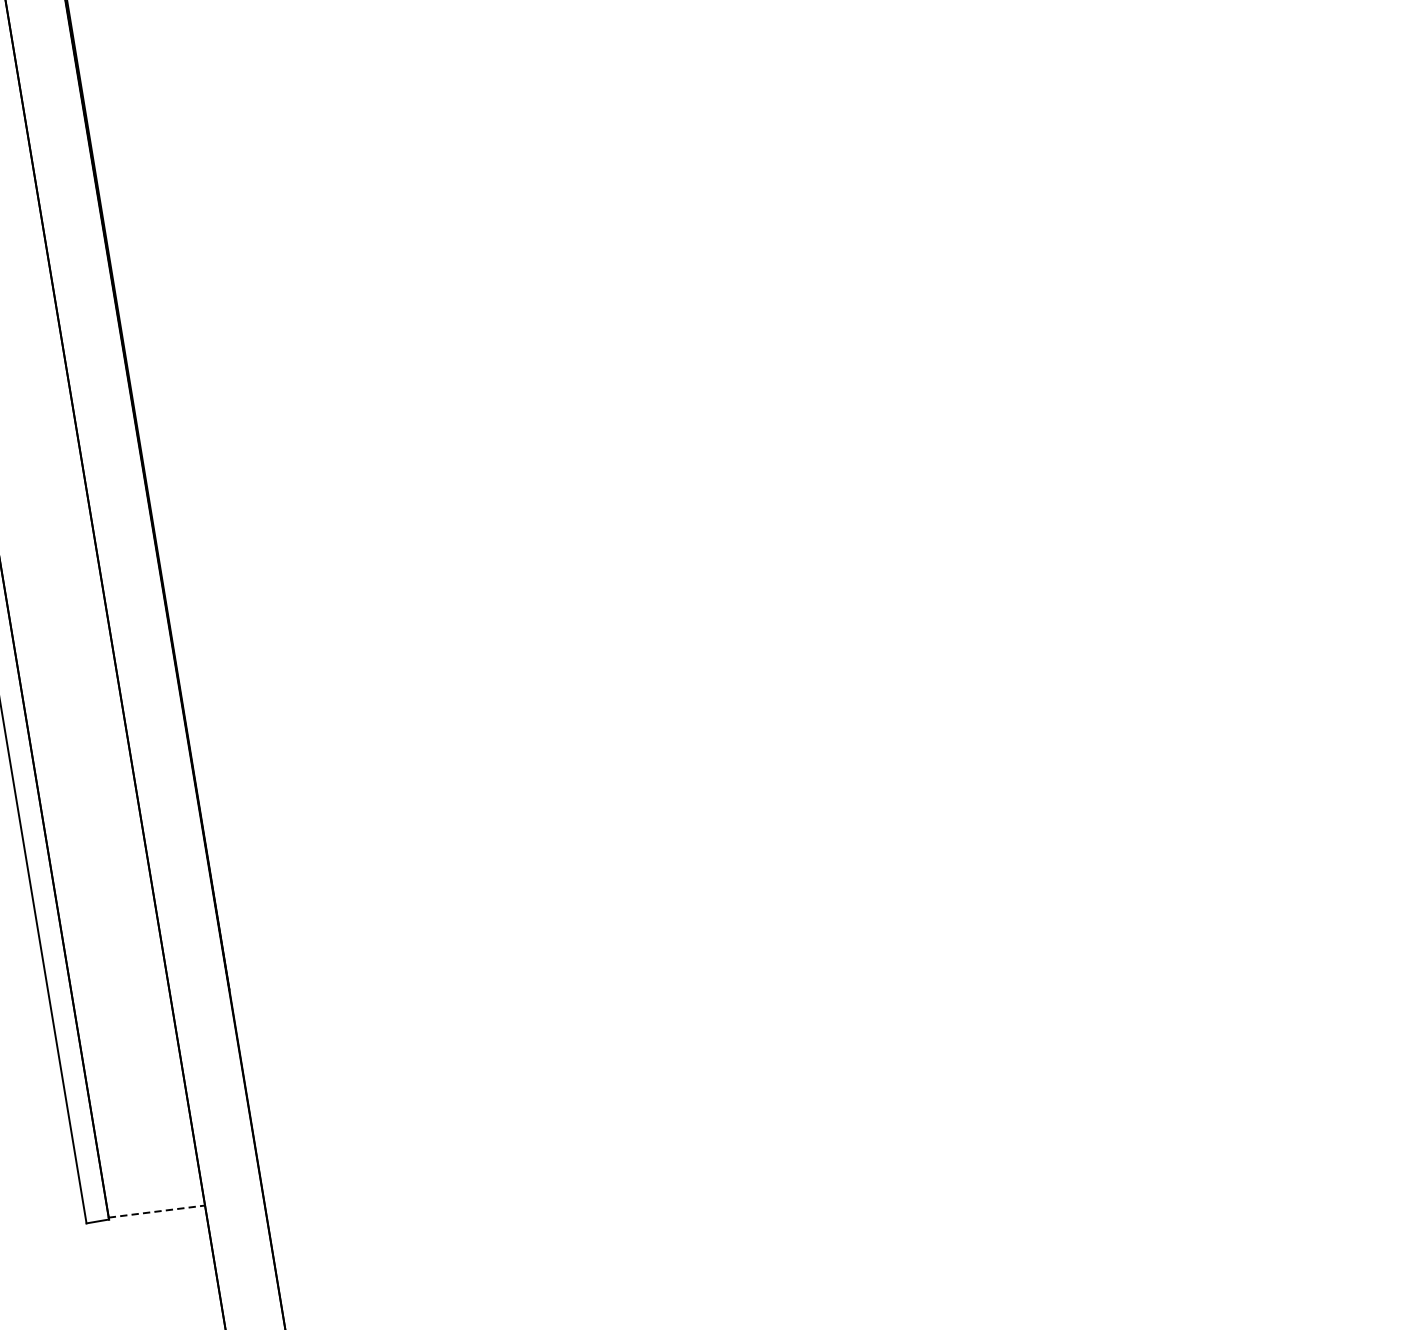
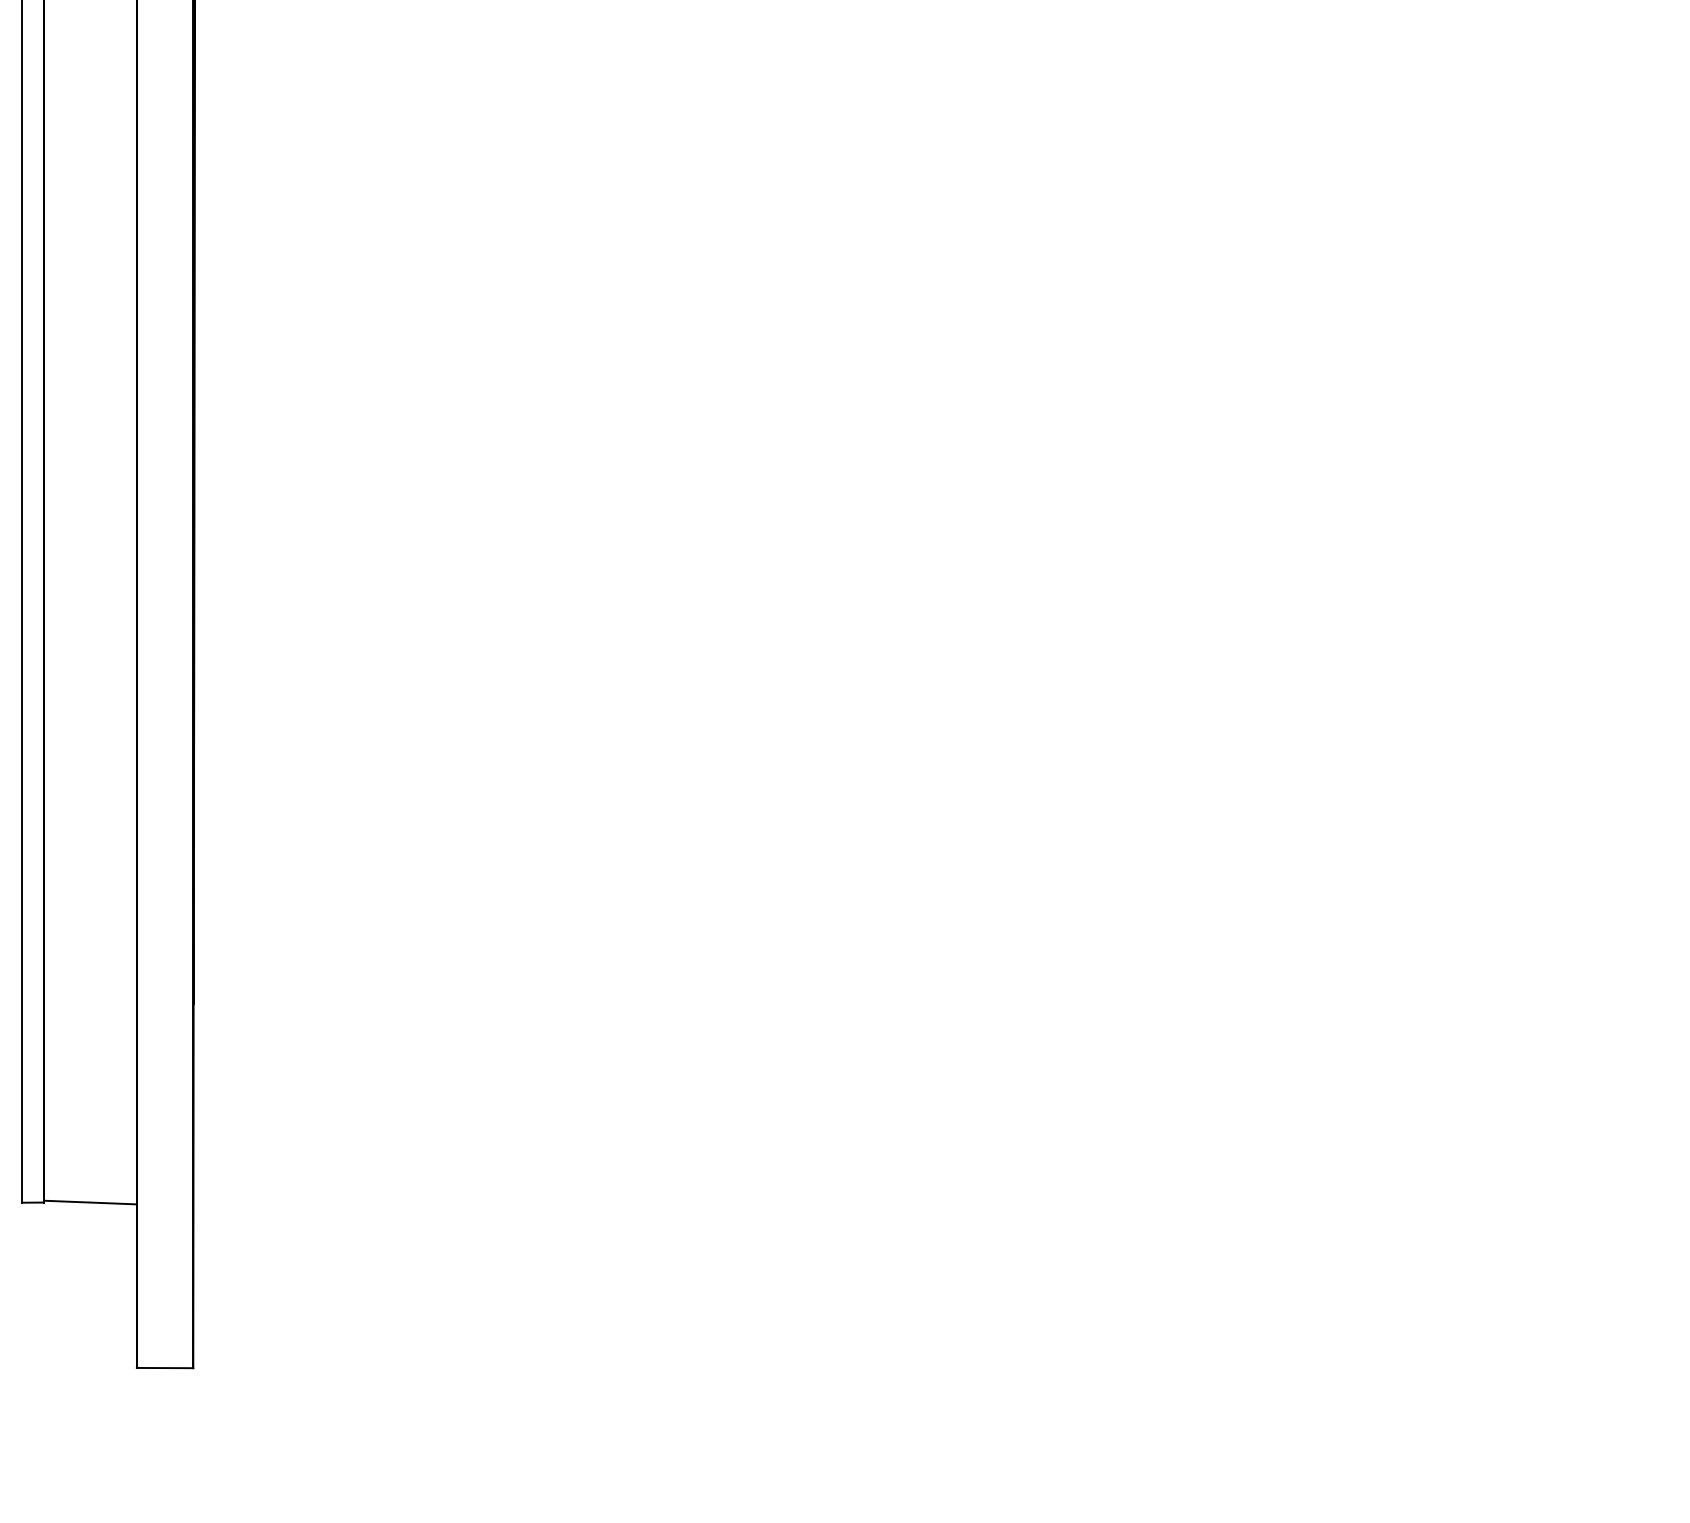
line: (156, 1211) -> (90, 1202), dashed -> solid

